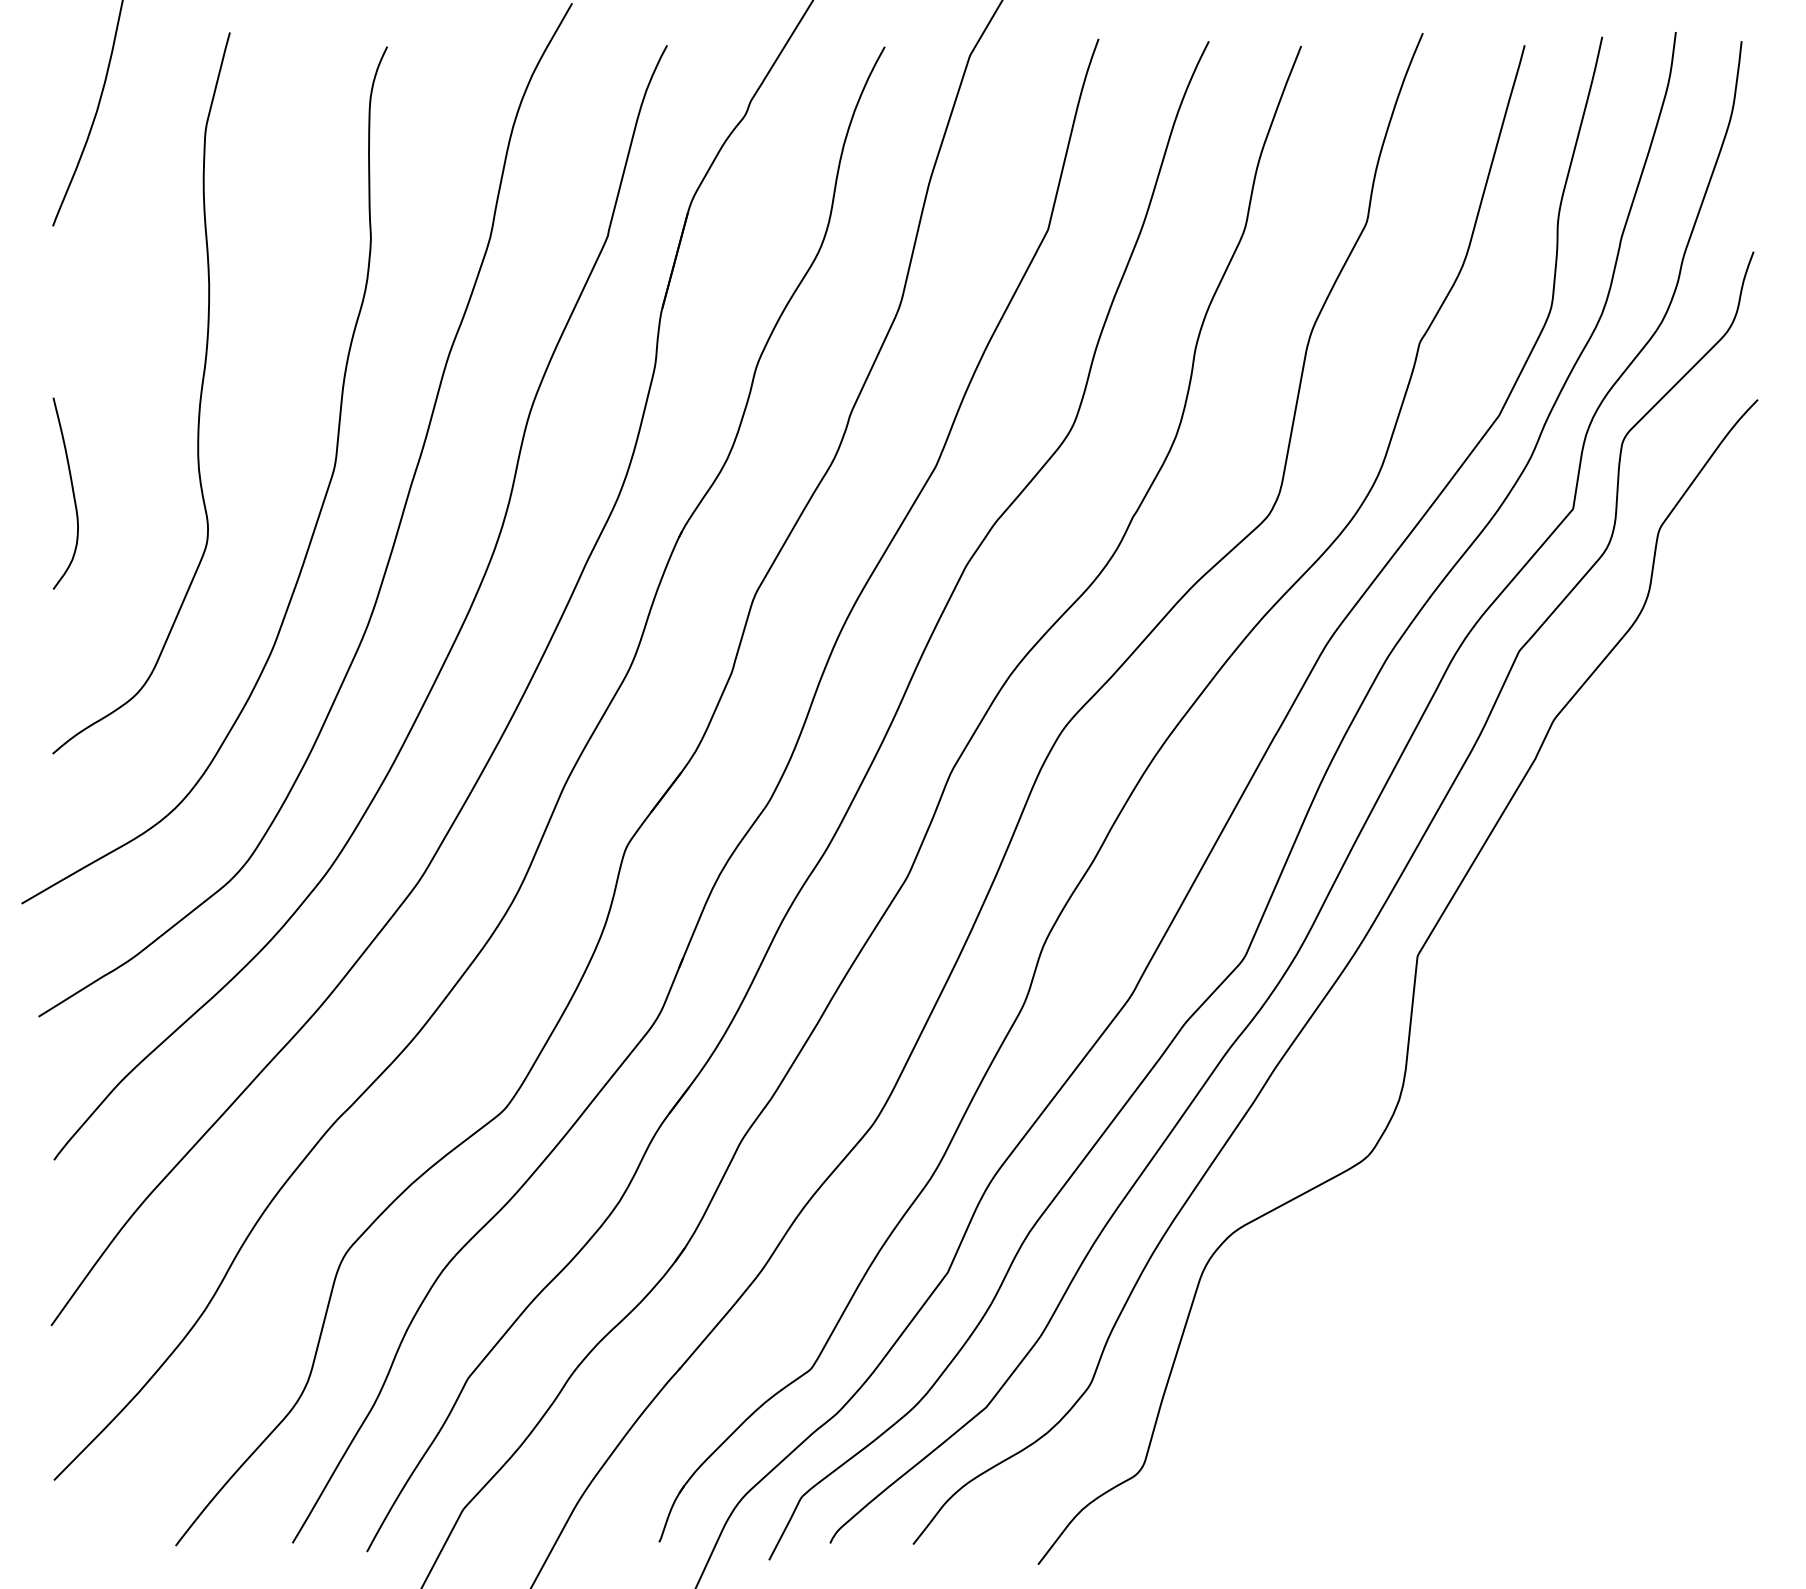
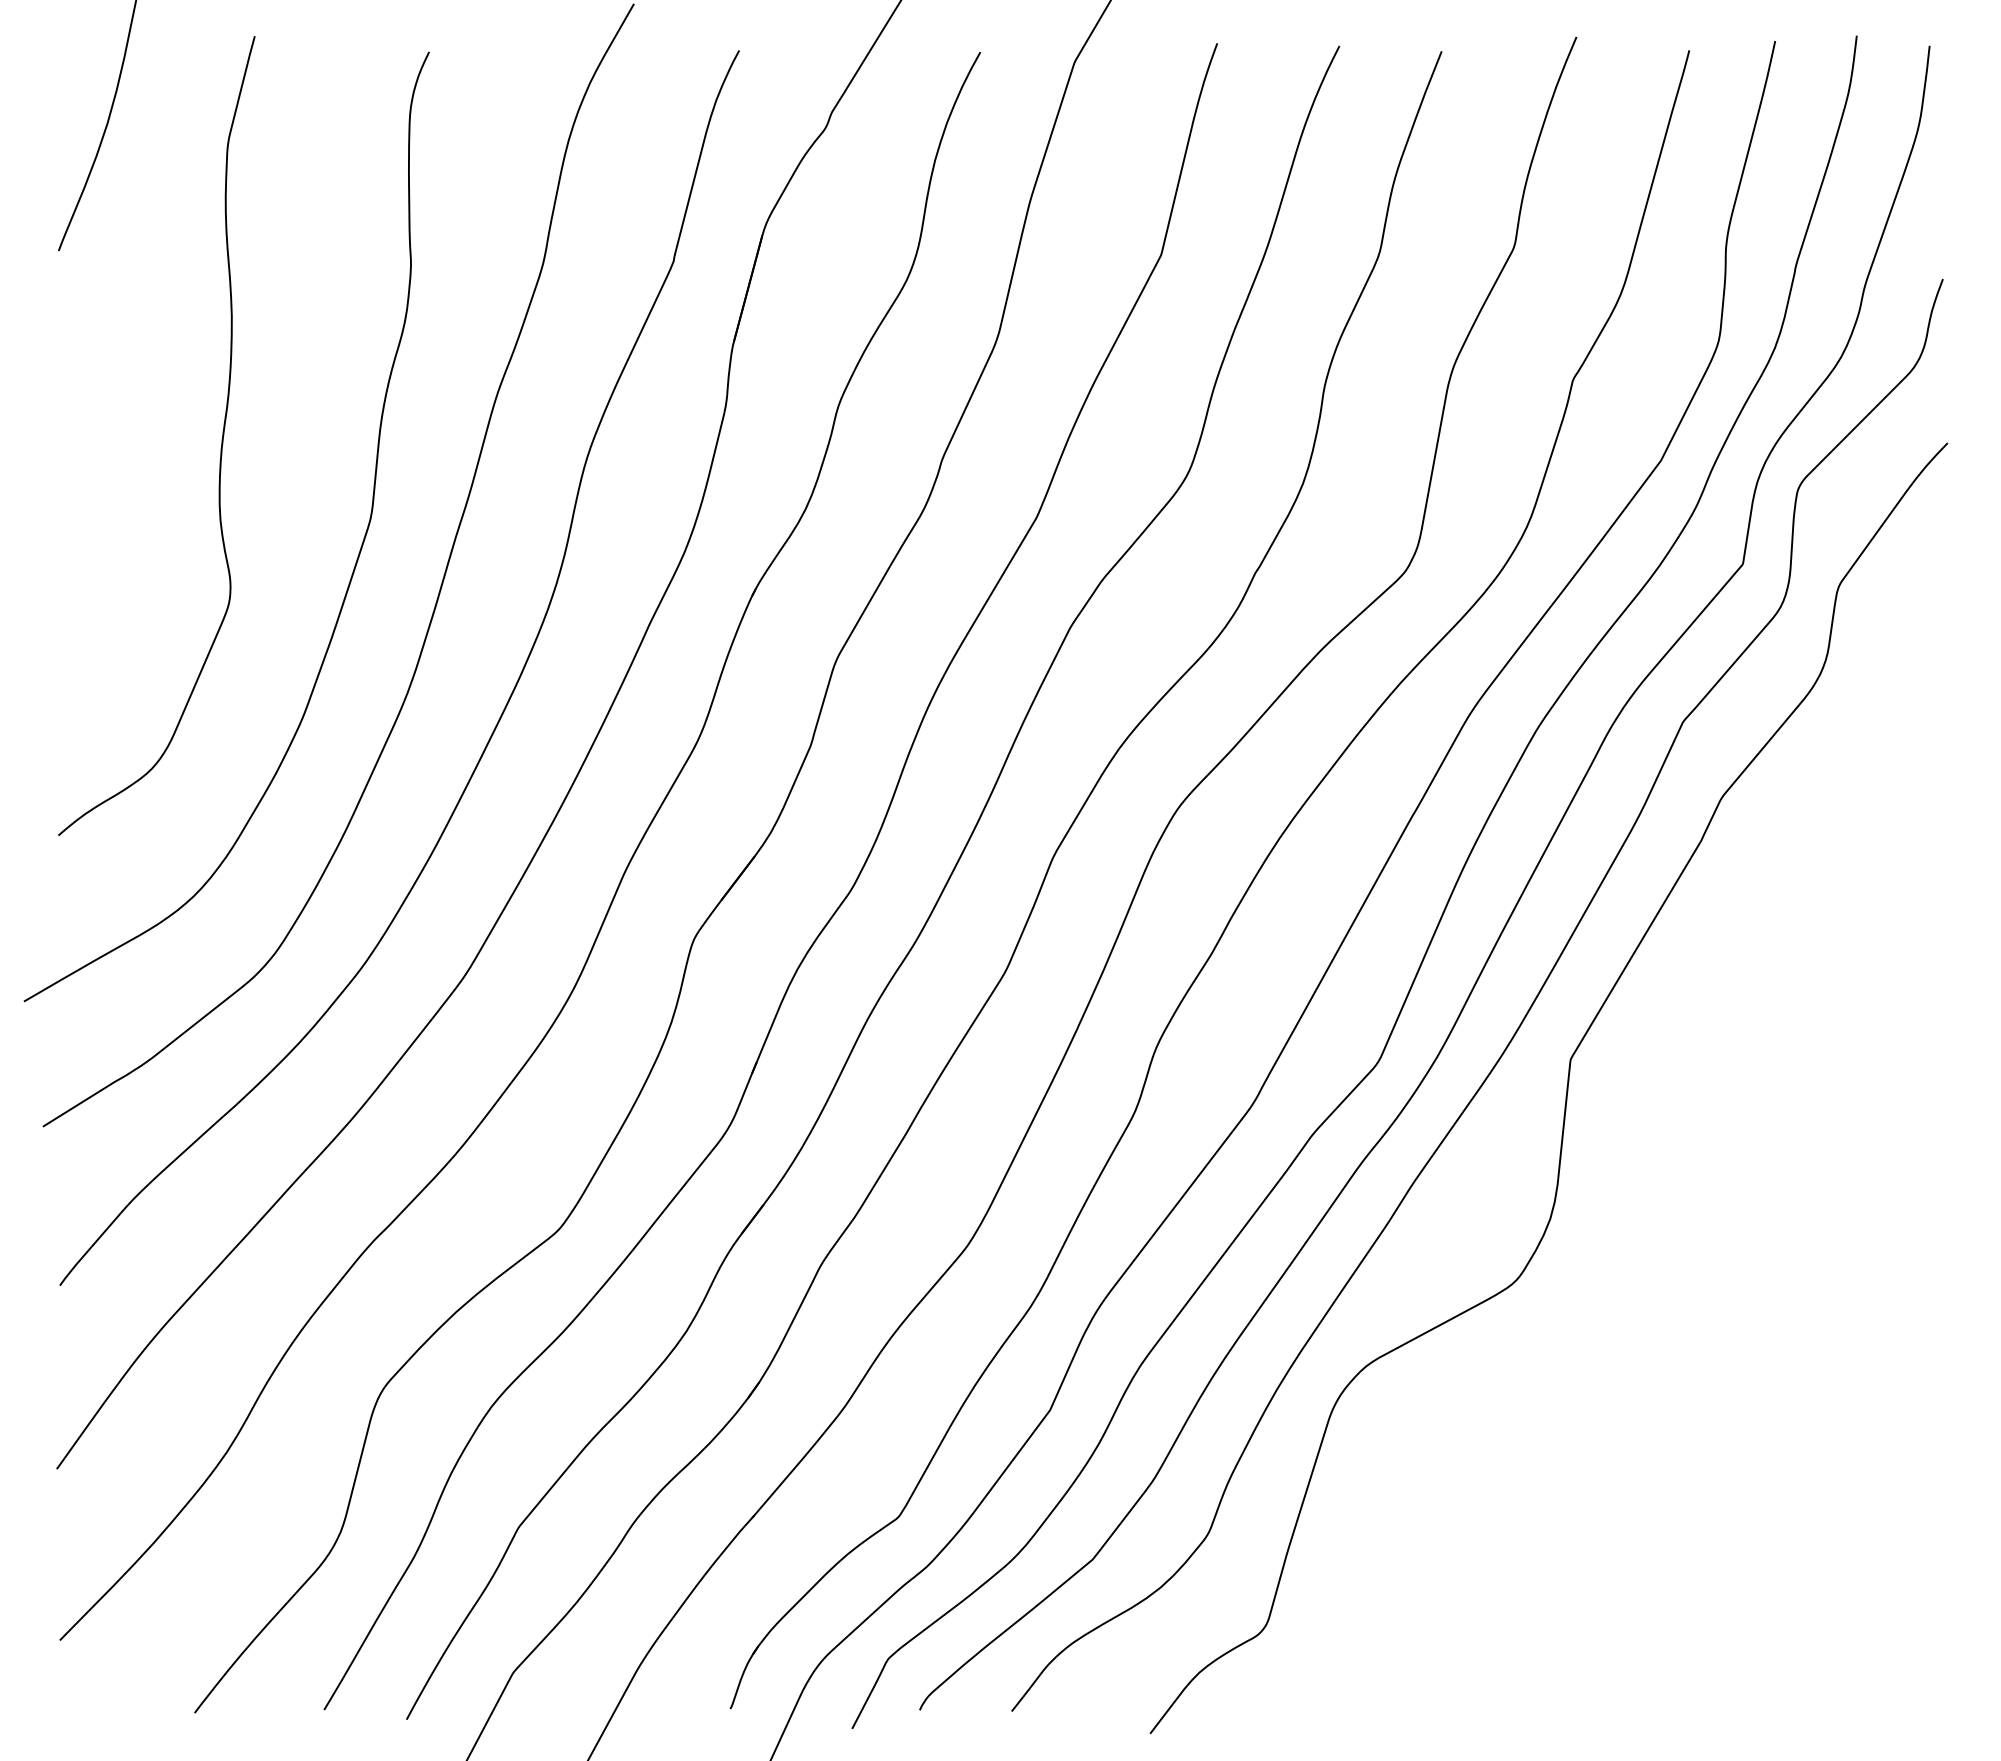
curve: (72, 493) -> (80, 546), removed

